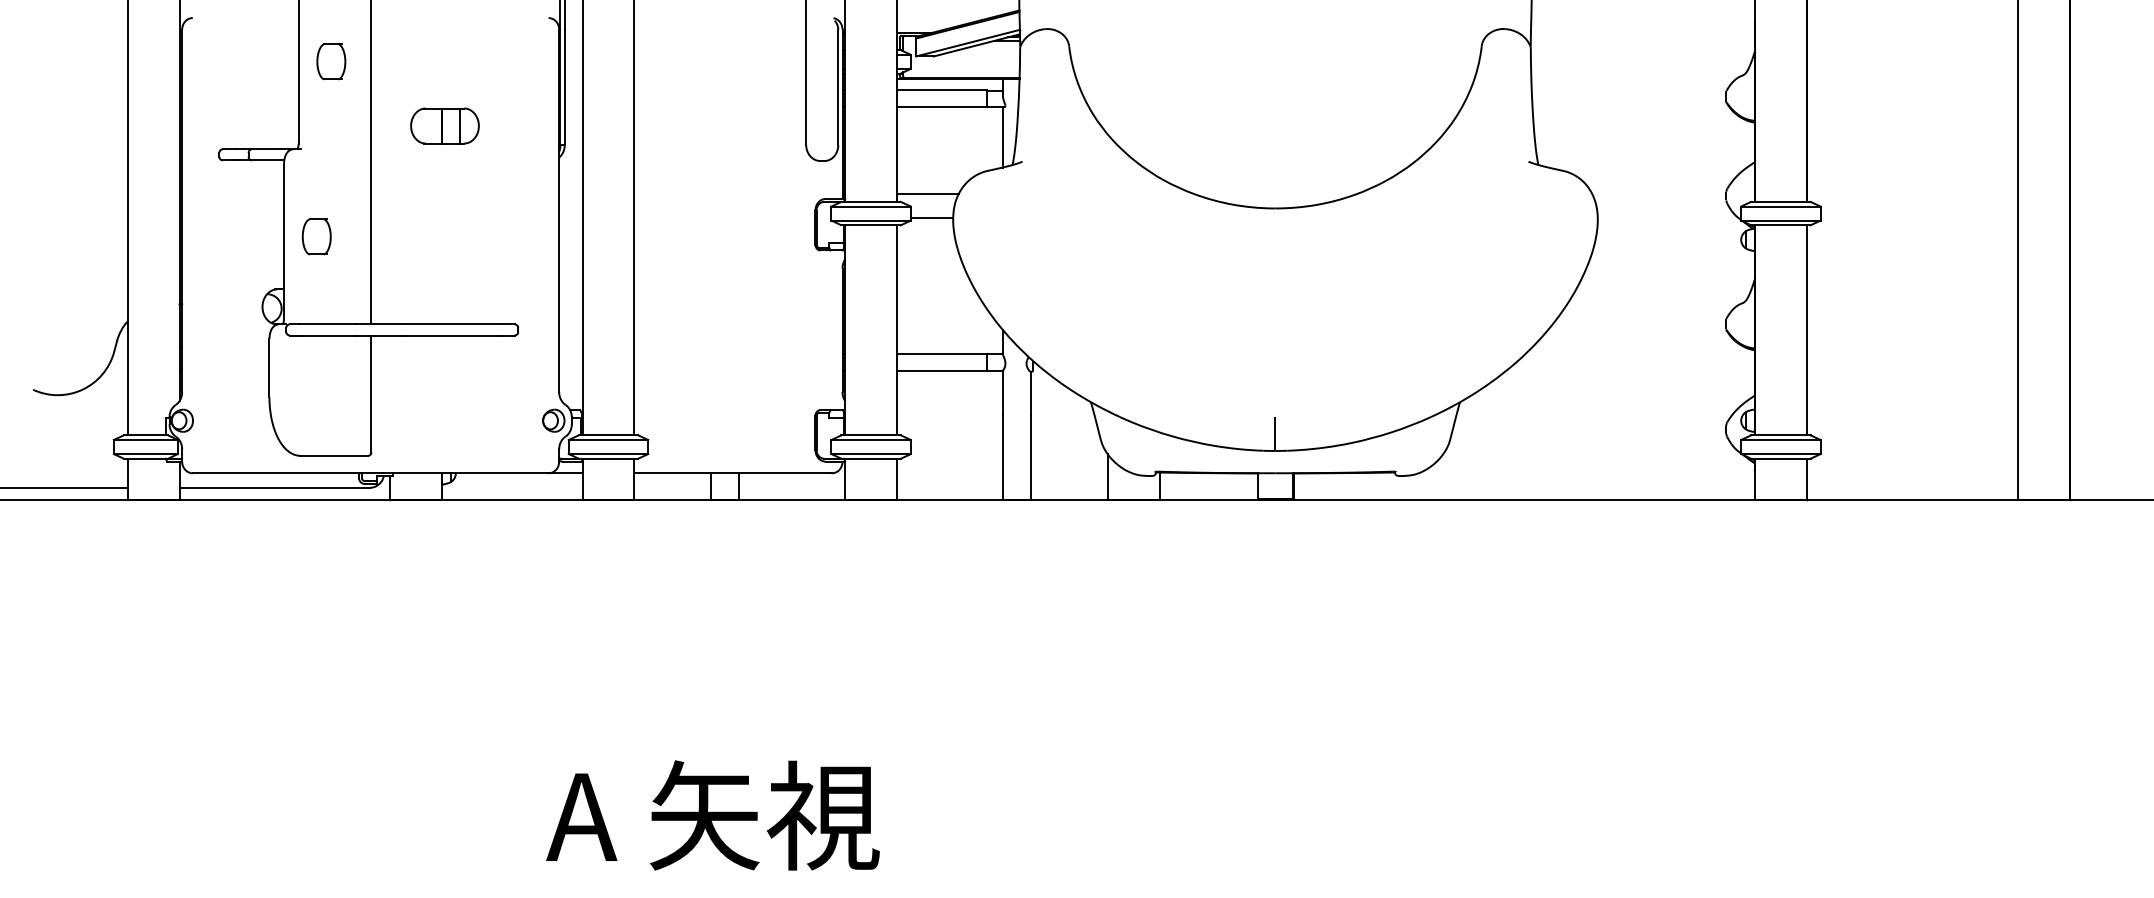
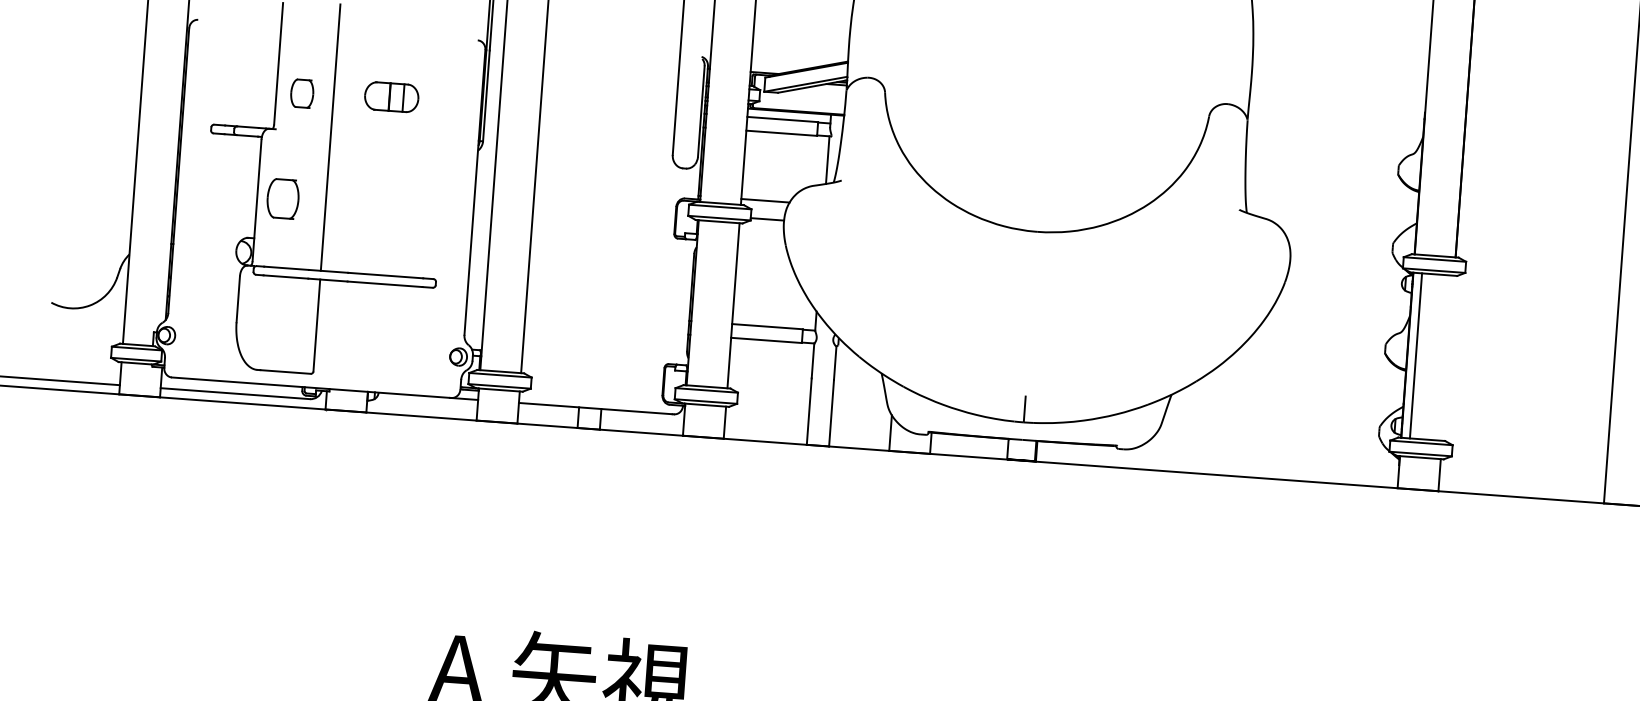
part: (331, 61) -> (302, 93), moved
part: (444, 125) -> (391, 96), moved
part: (316, 236) -> (282, 198), size x1.4
line: (1806, 330) -> (1415, 356), moved

